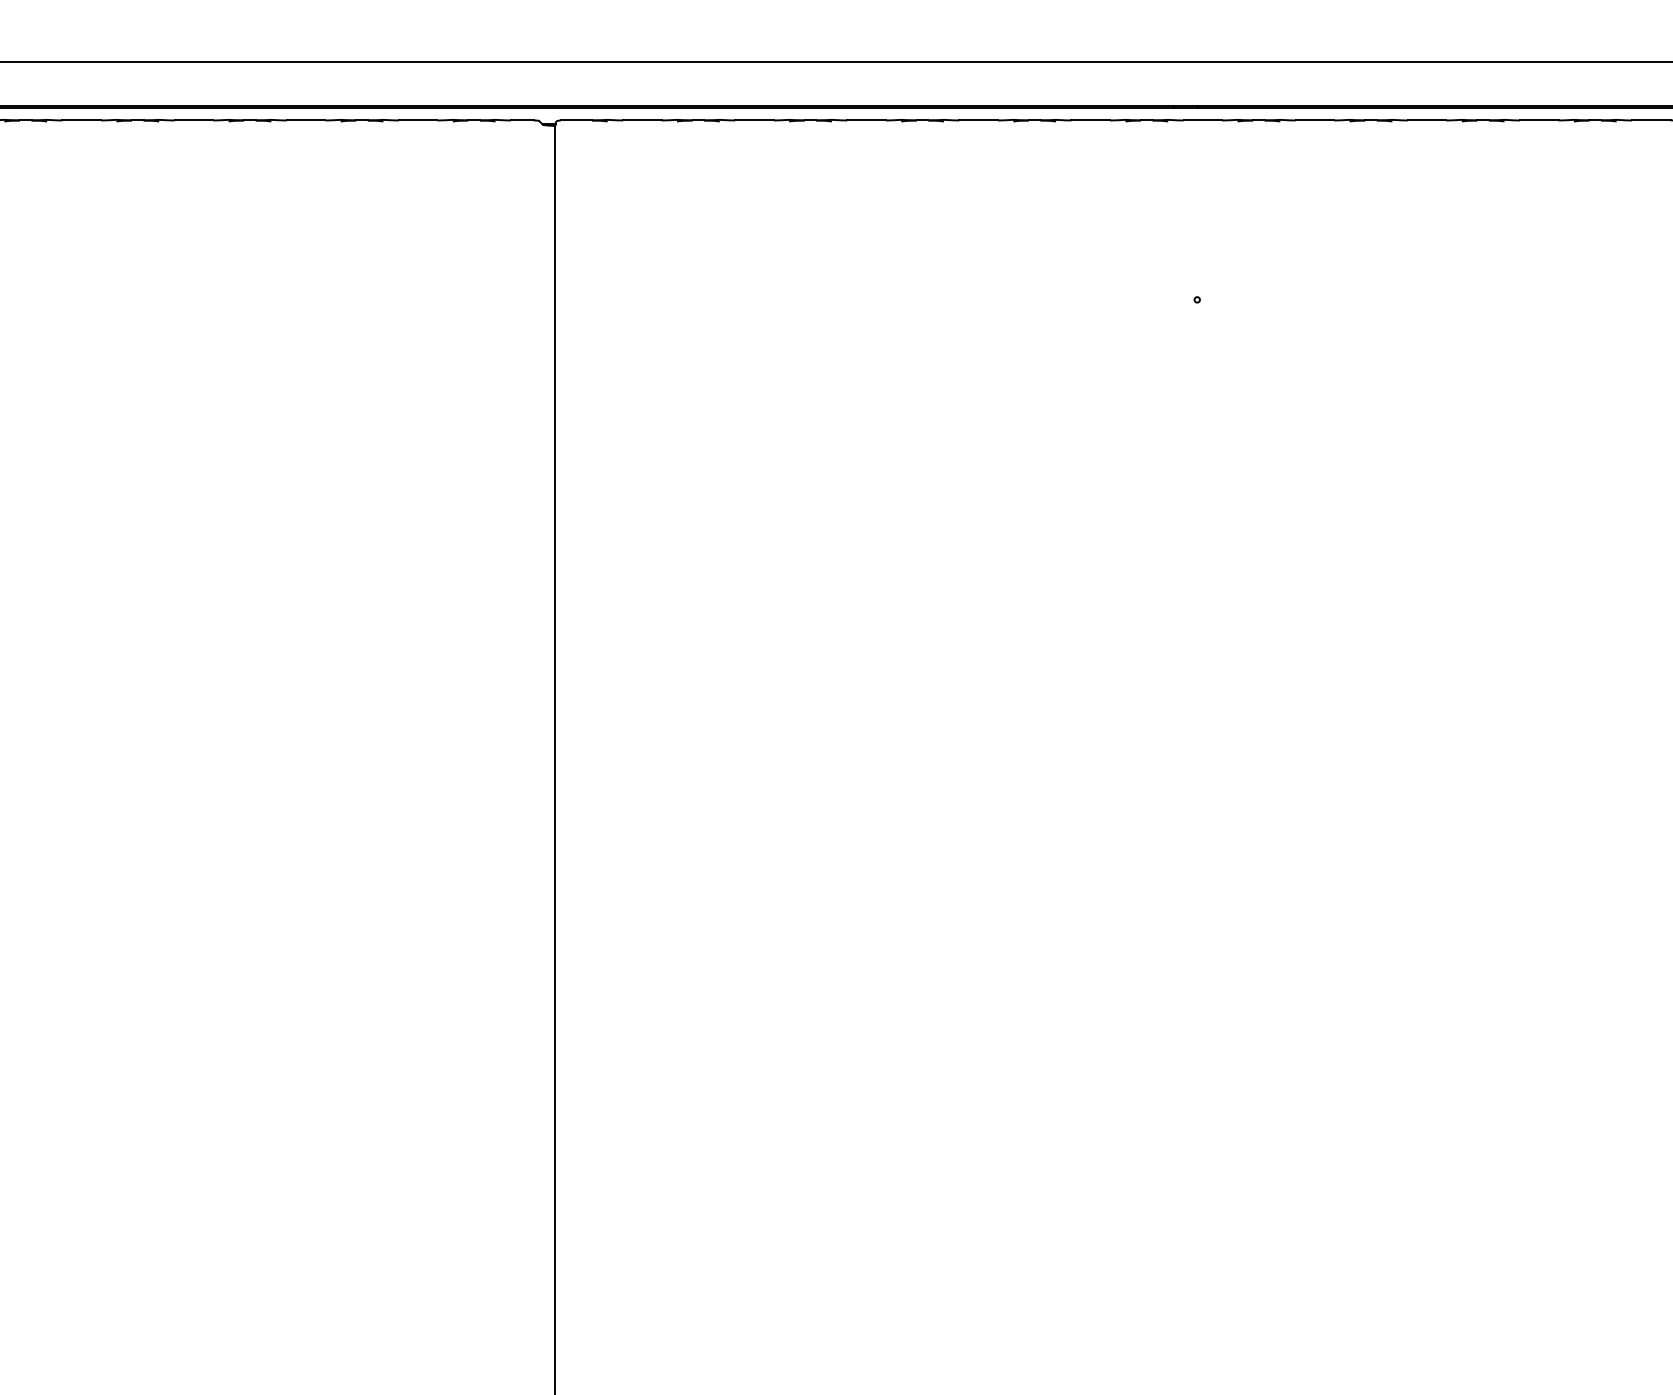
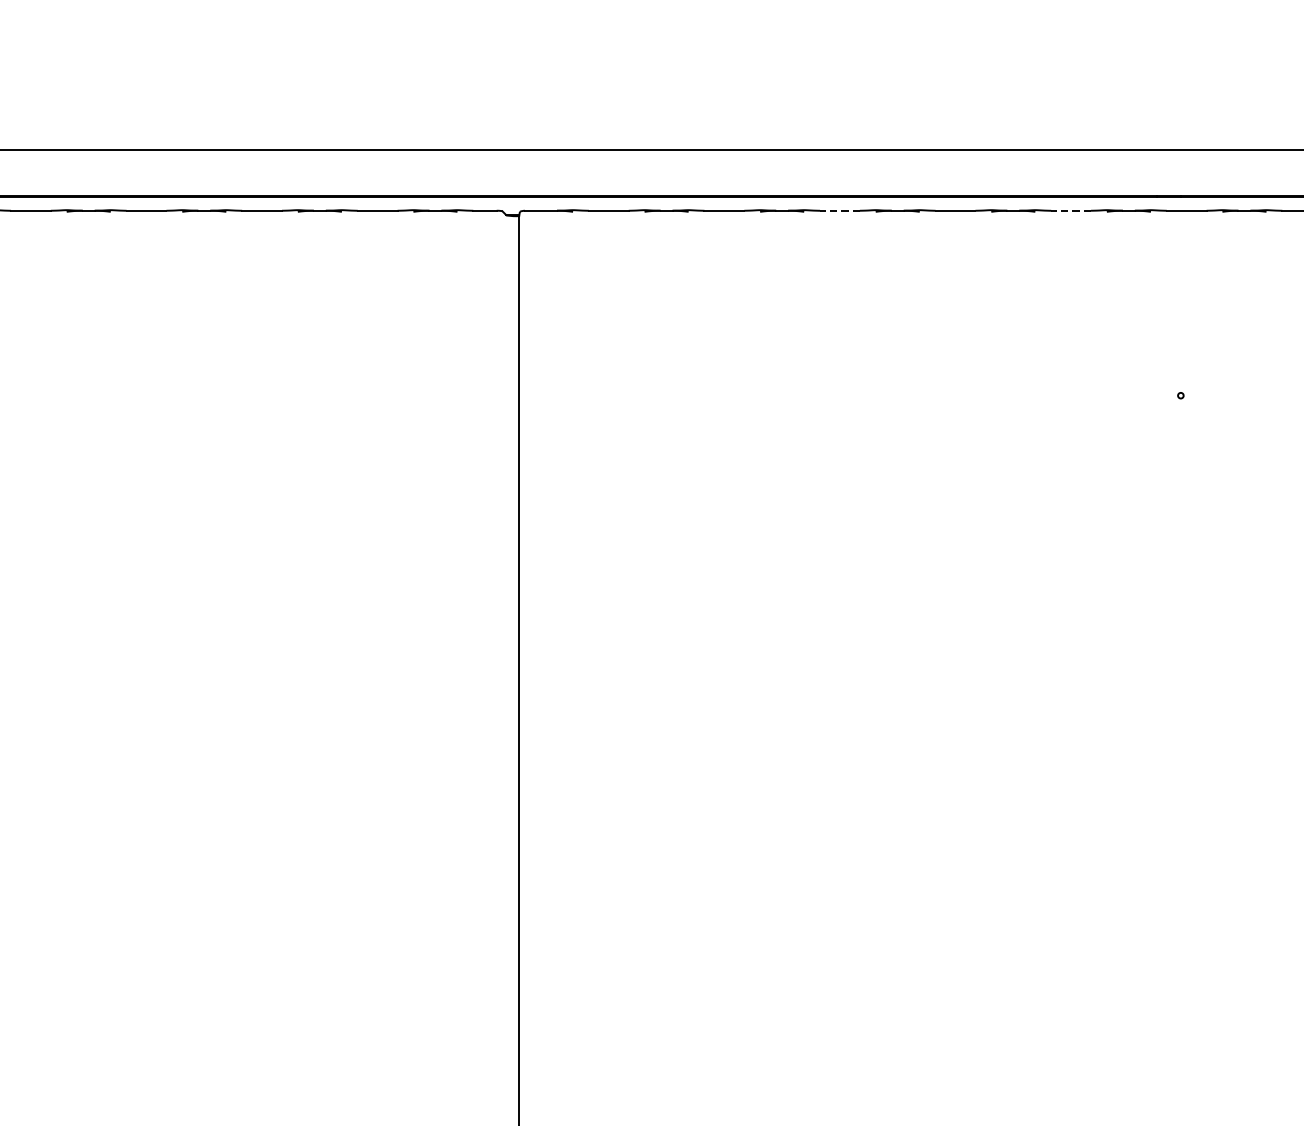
line: (866, 120) -> (839, 210), solid -> dashed
line: (1090, 120) -> (1070, 210), solid -> dashed

